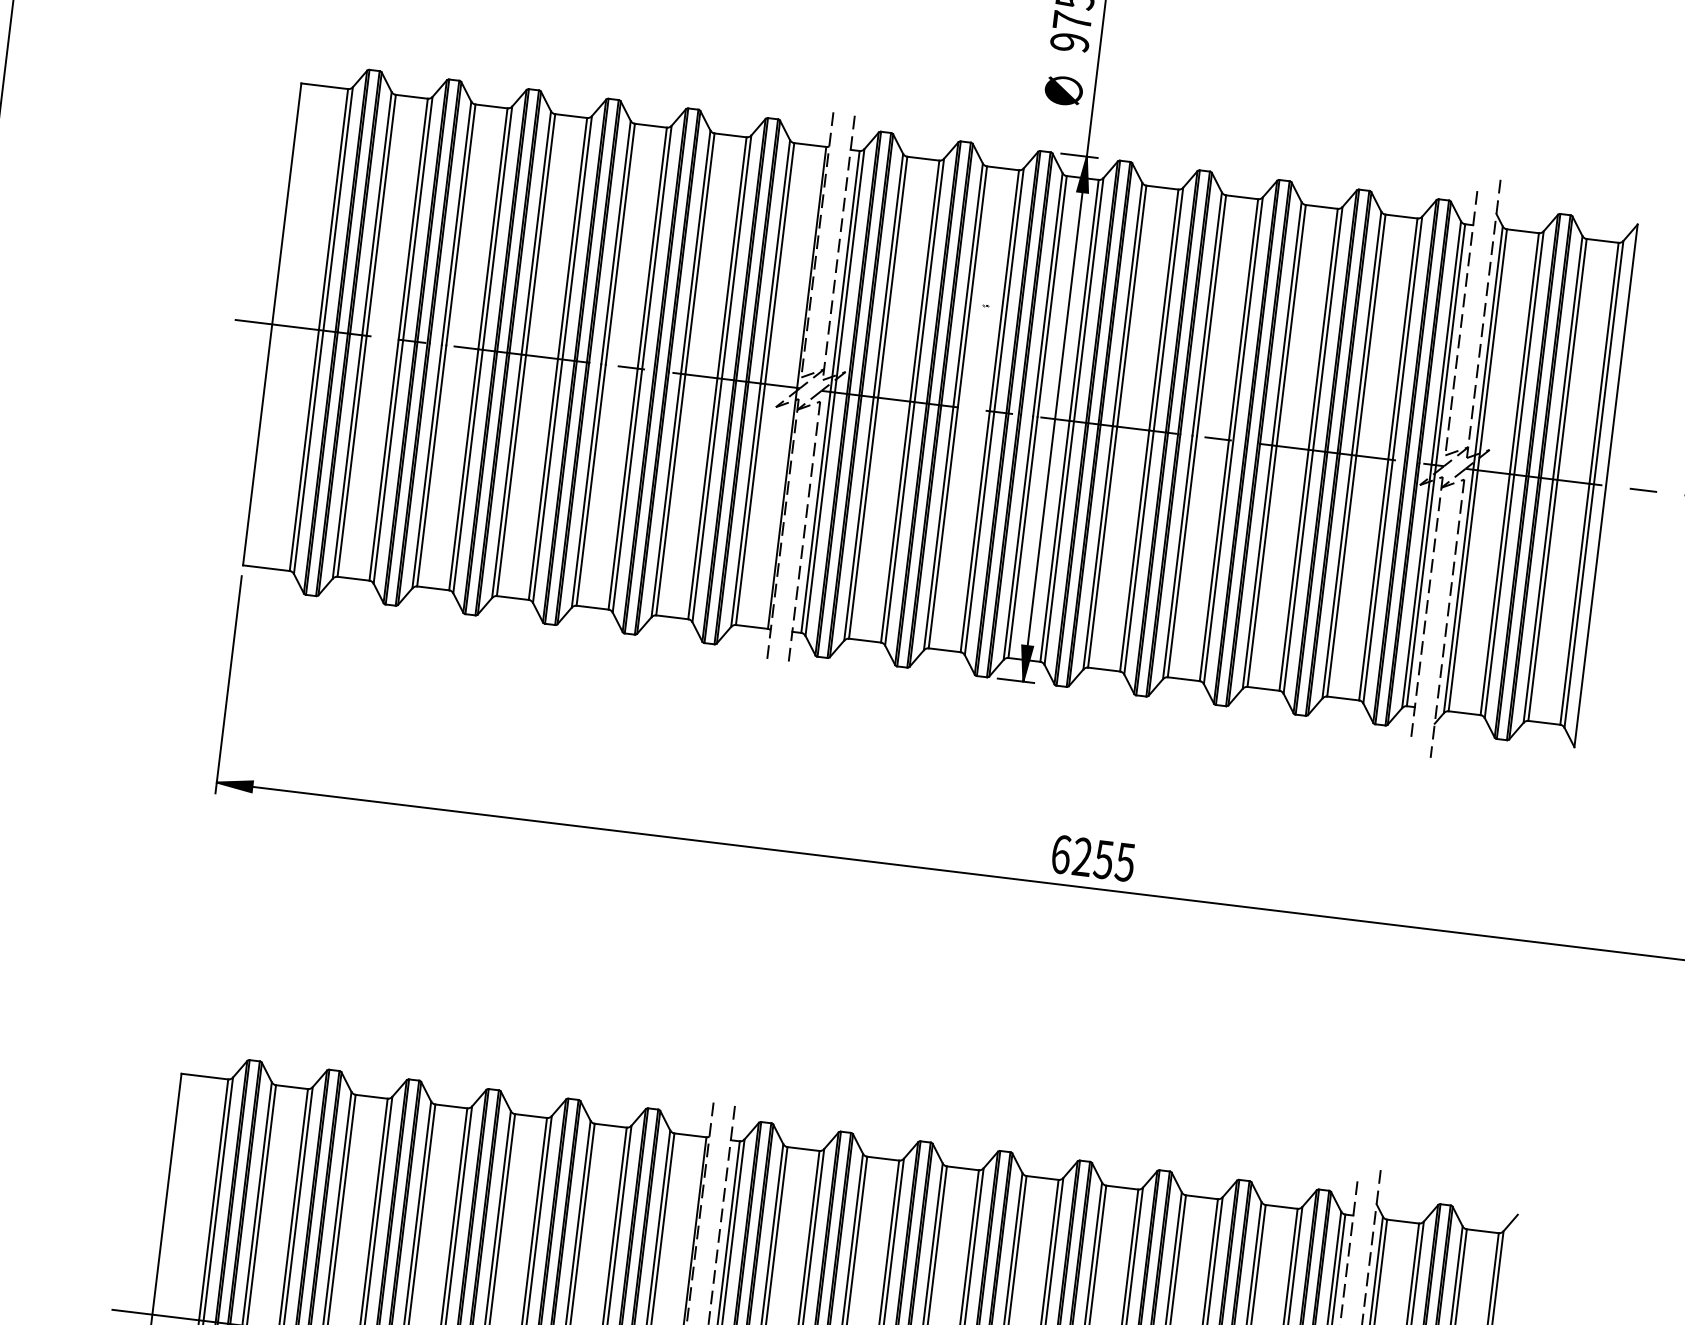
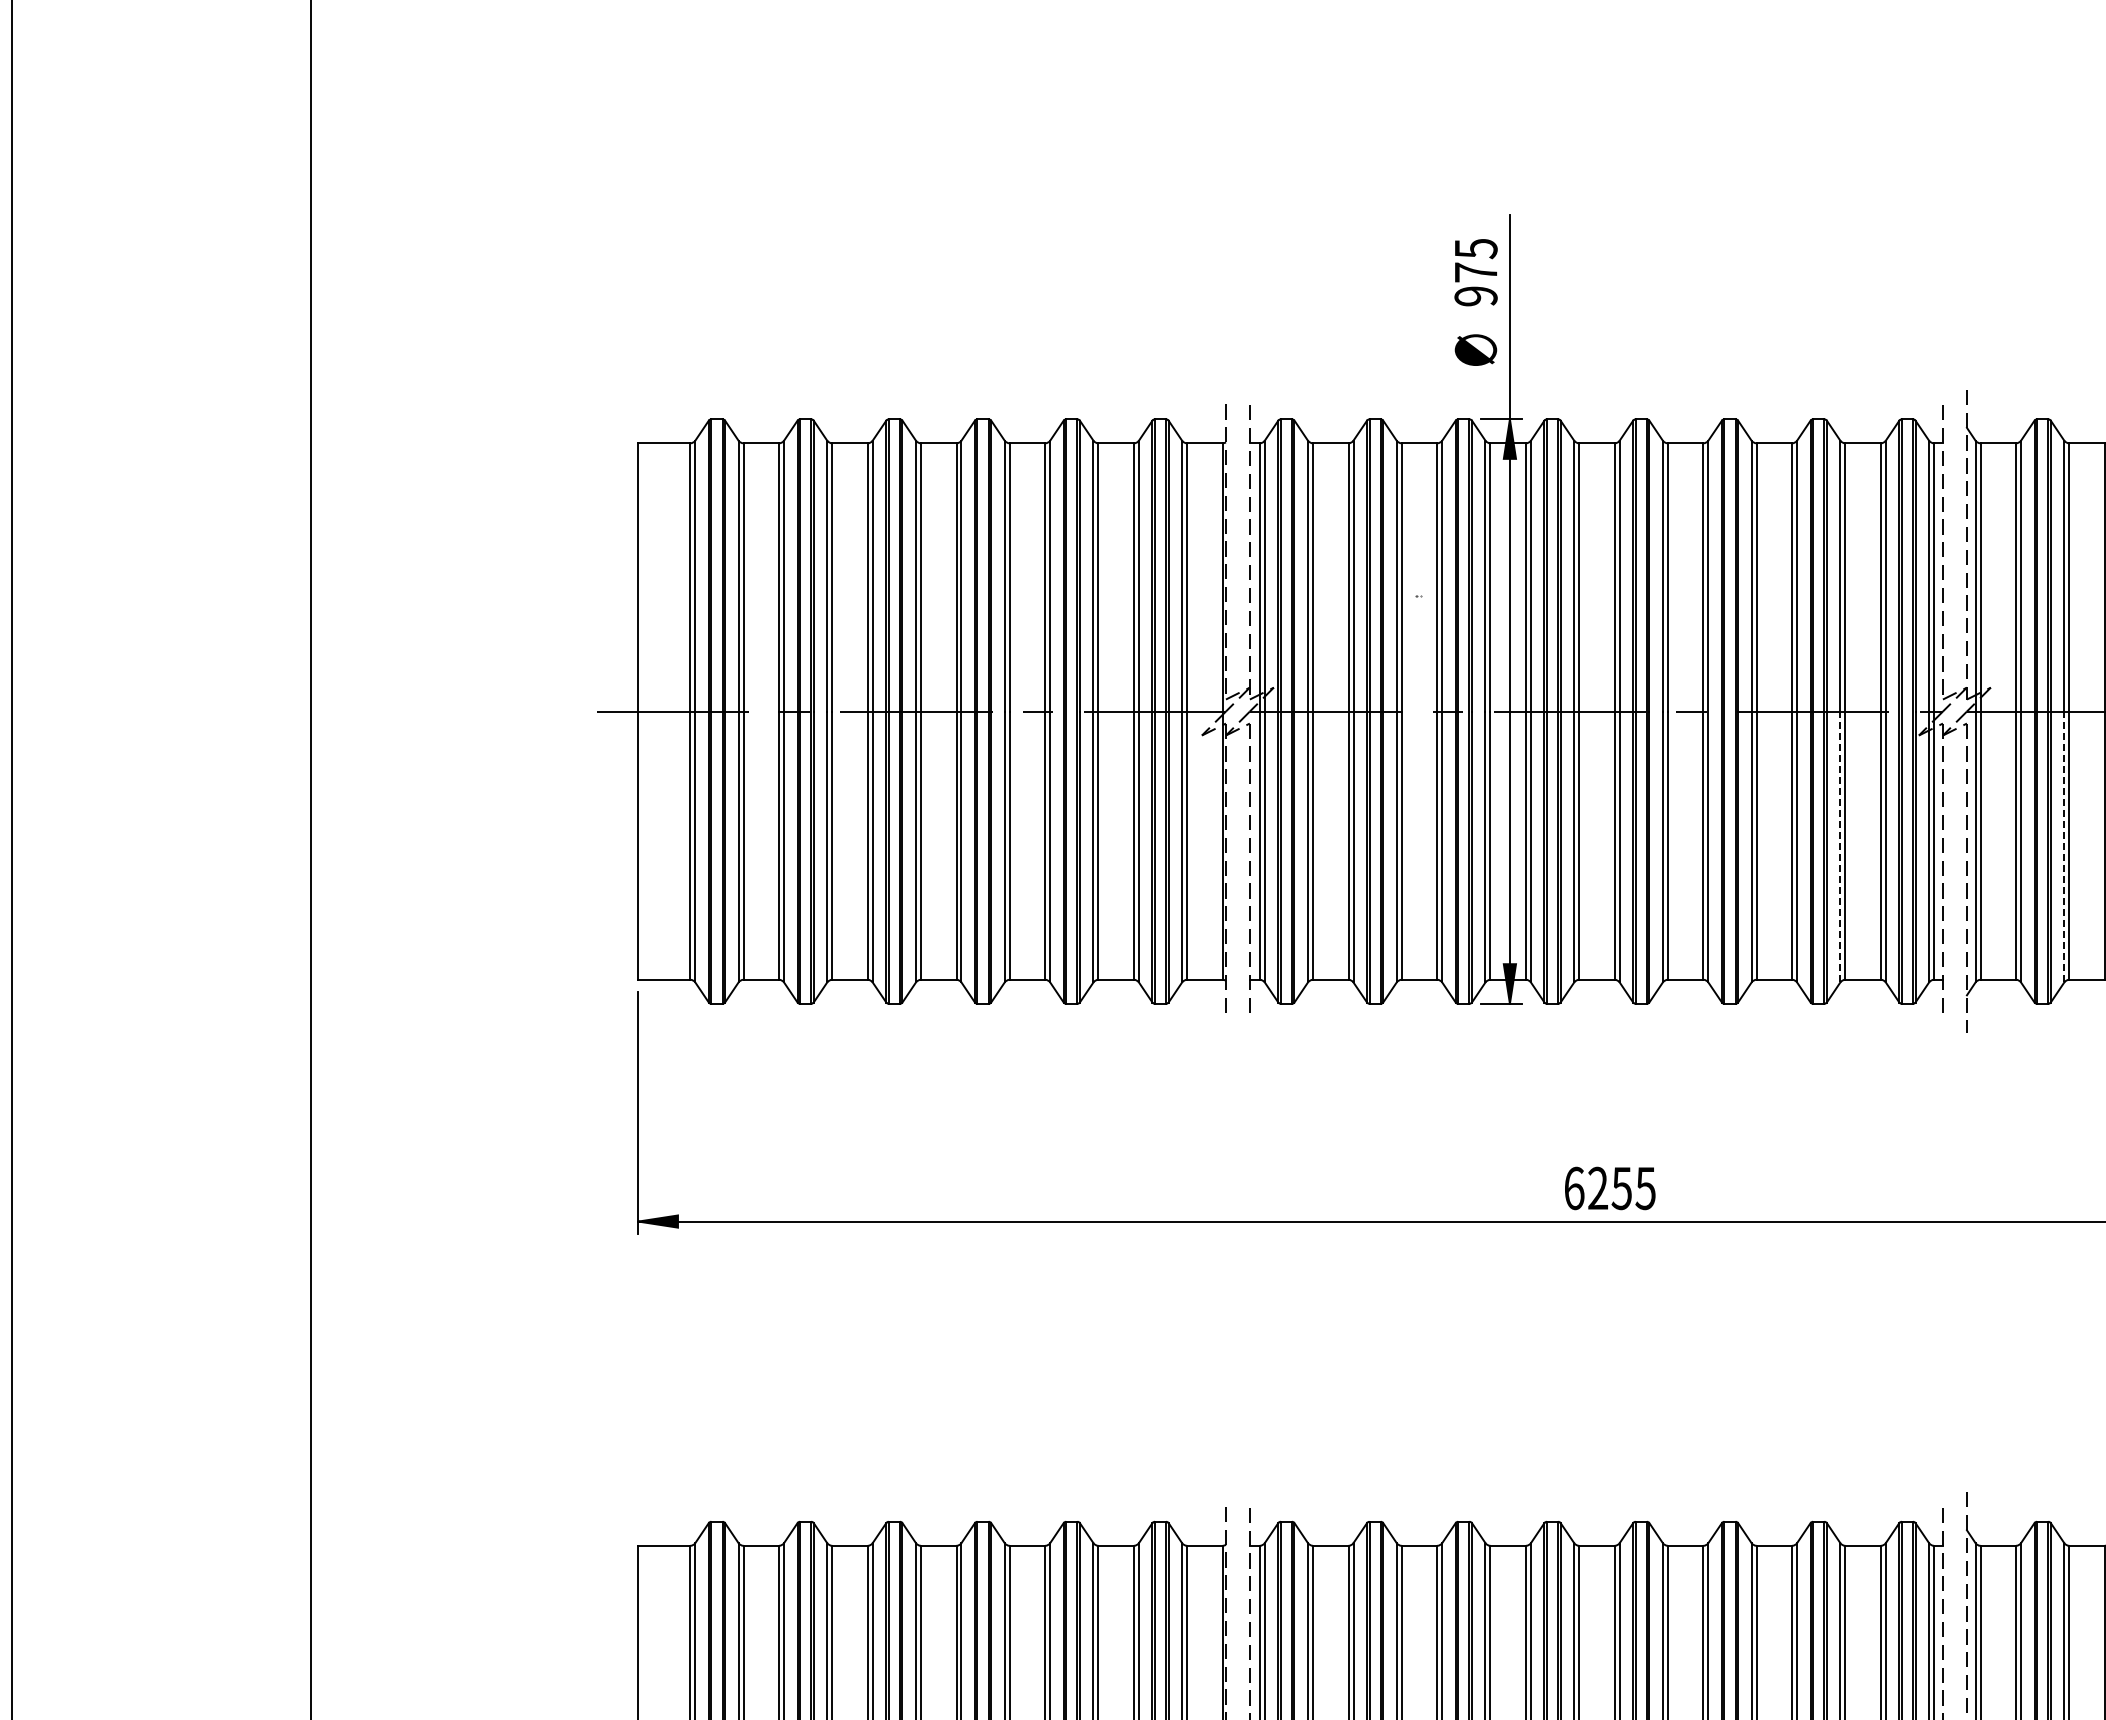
line: (1337, 576) -> (1840, 846), solid -> dashed
line: (1538, 600) -> (2064, 846), solid -> dashed

